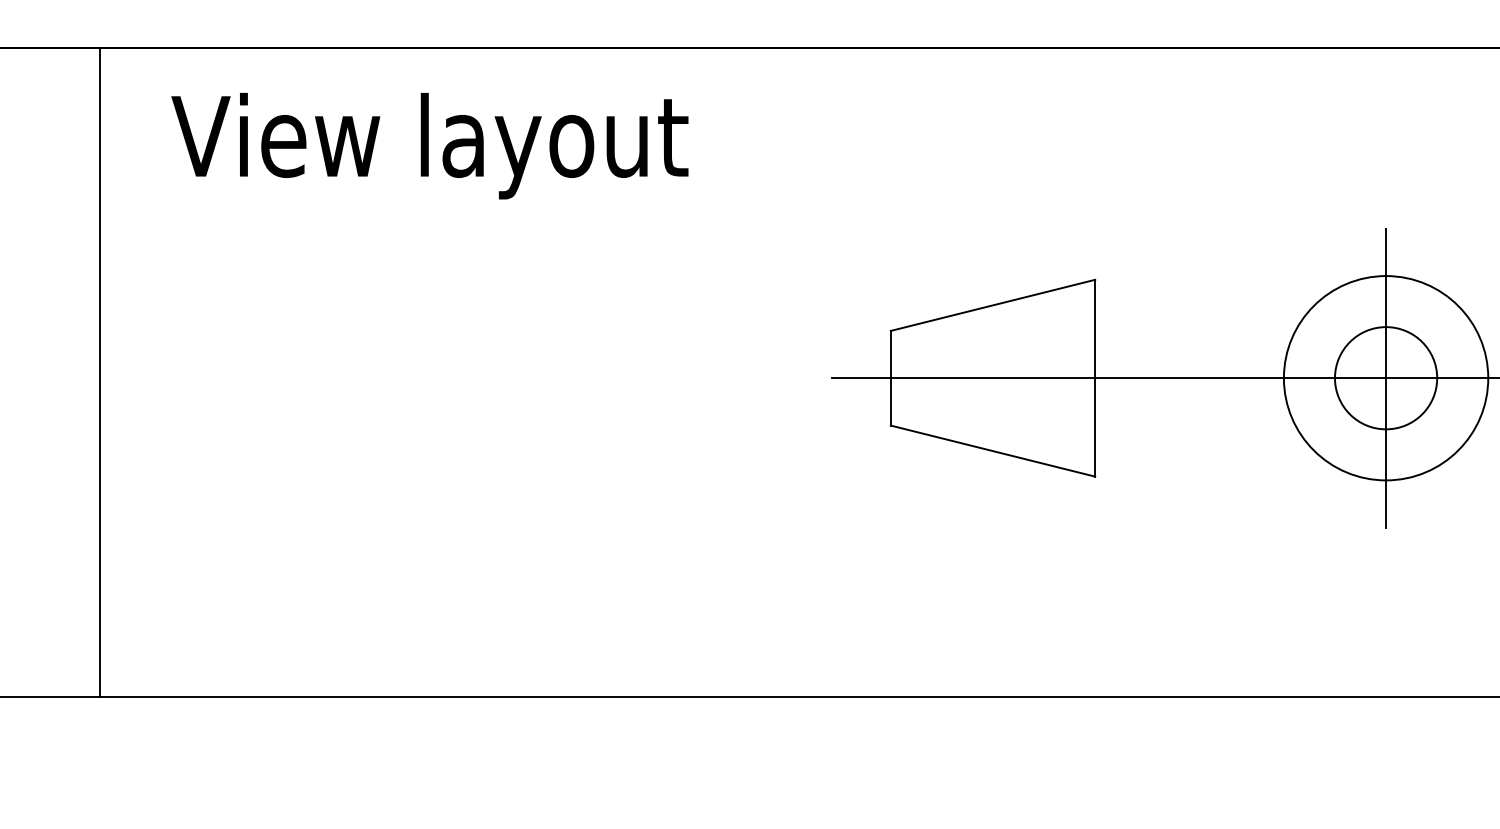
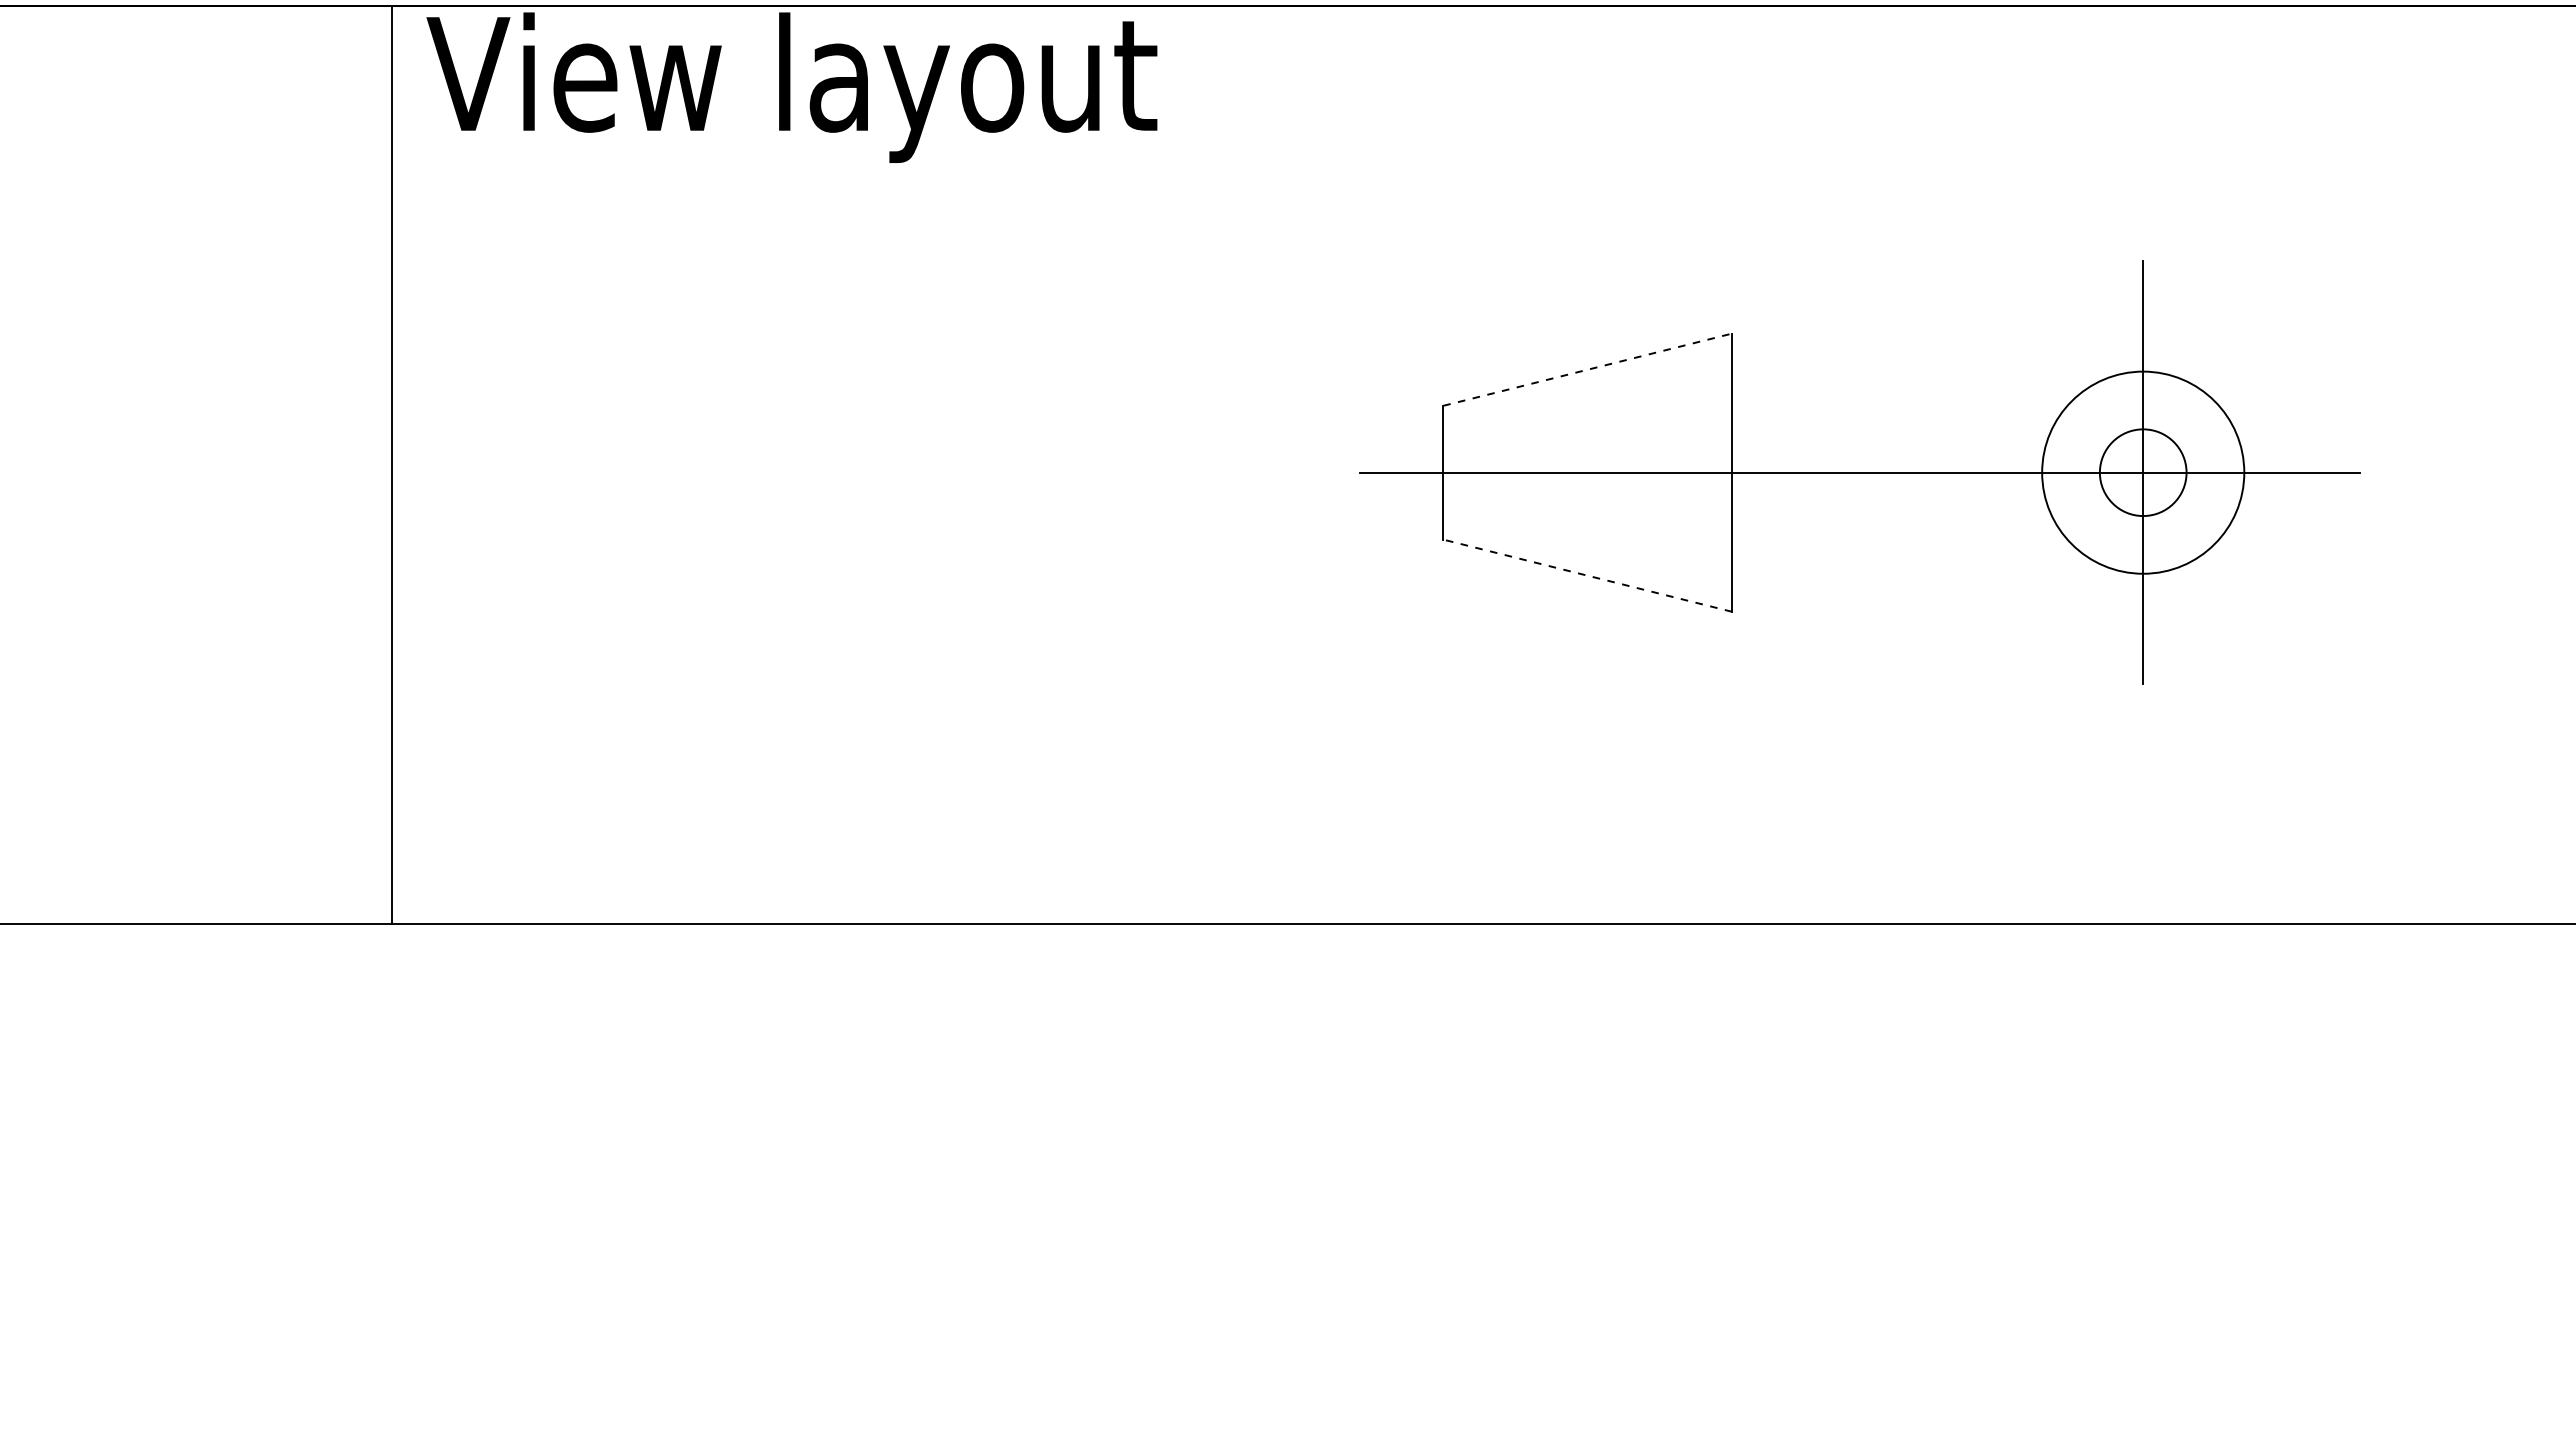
text: (429, 145) -> (791, 87), moved
line: (992, 305) -> (1587, 369), solid -> dashed
line: (99, 372) -> (392, 464), moved
circle: (1385, 378) -> (2142, 472), size x0.7
circle: (1386, 378) -> (2143, 472), size x0.6
line: (992, 450) -> (1587, 575), solid -> dashed

